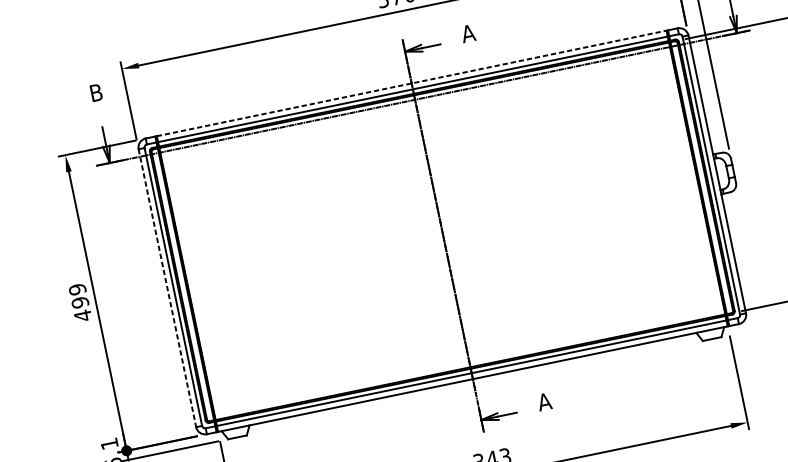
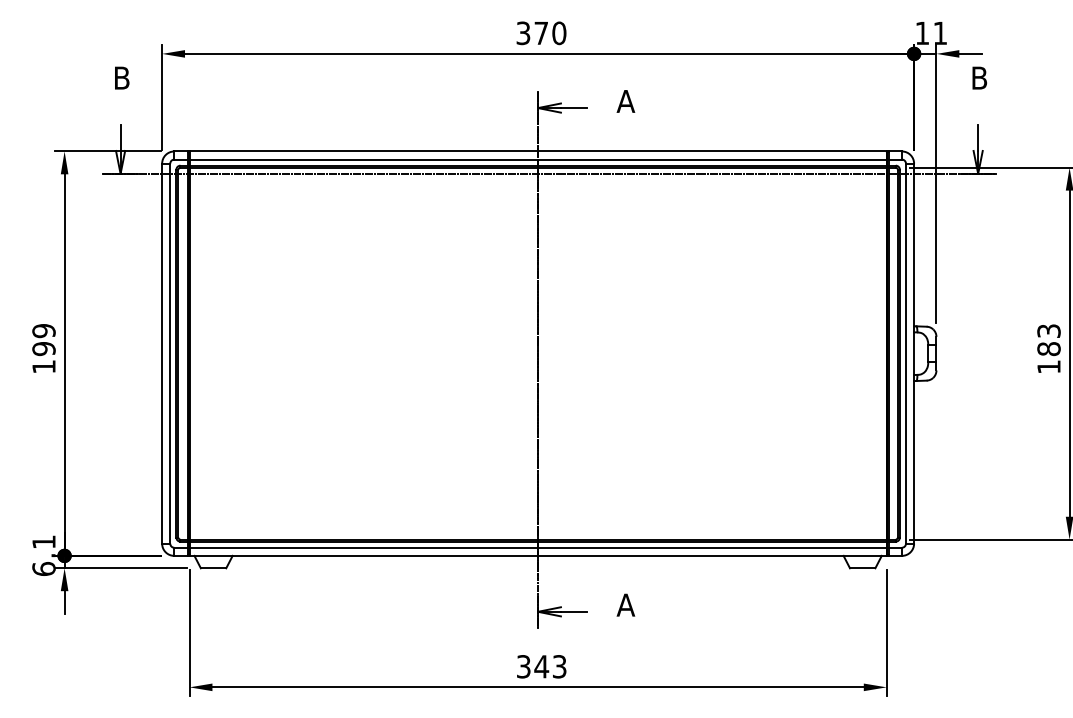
line: (411, 83) -> (538, 151), dashed -> solid
line: (167, 288) -> (162, 354), dashed -> solid
text: (82, 315) -> (43, 366), 499 -> 199

